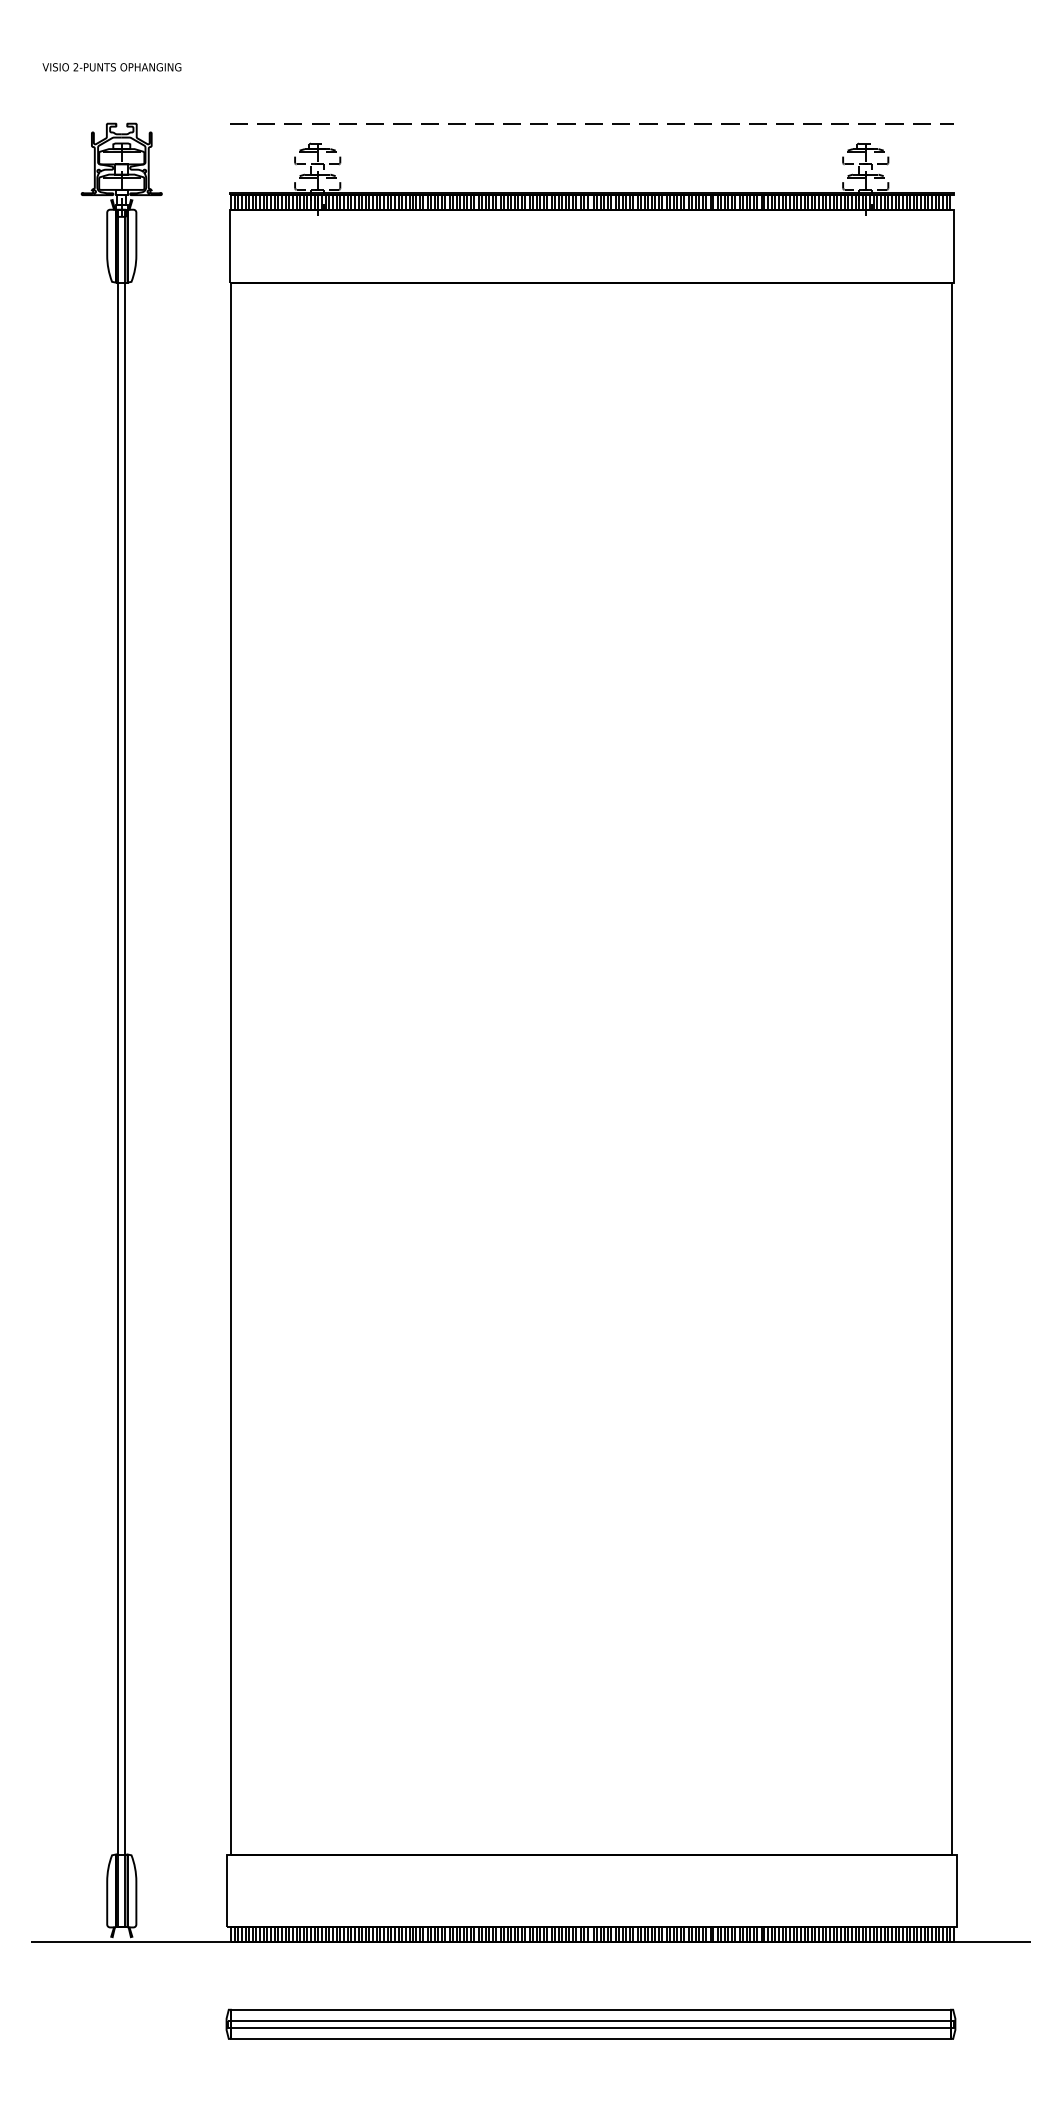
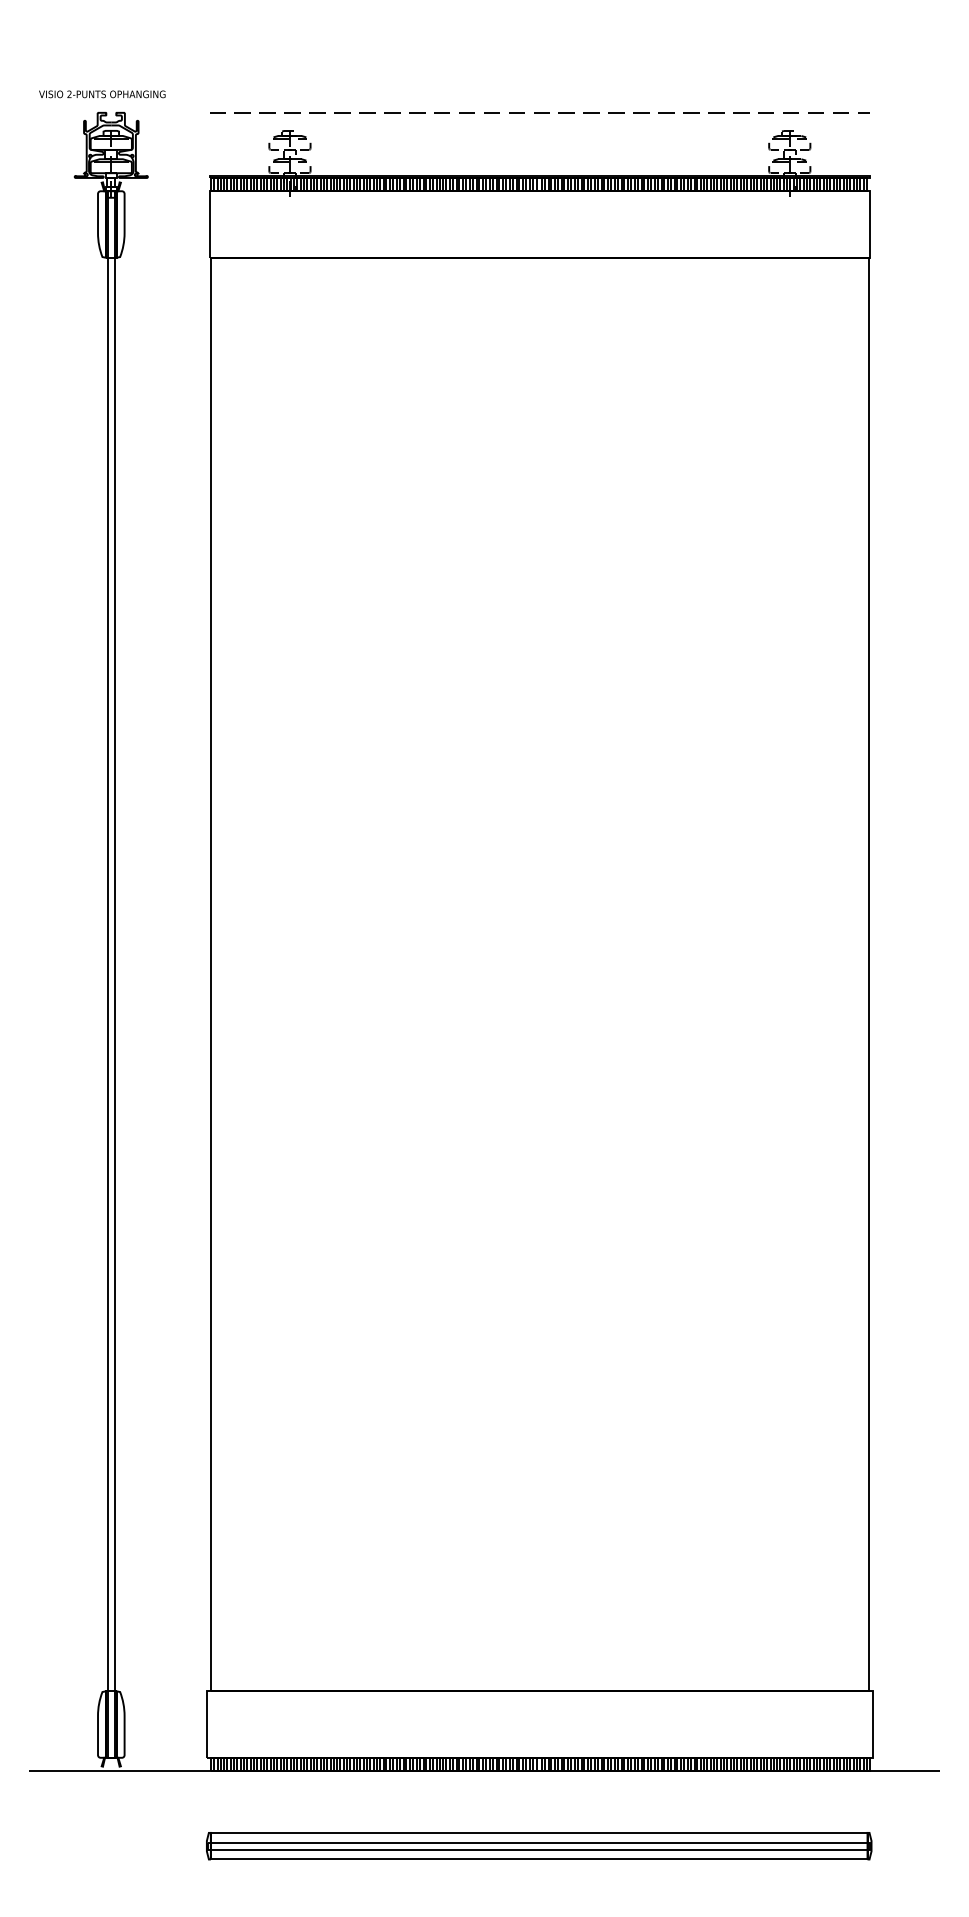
text: (112, 67) -> (102, 94), moved

